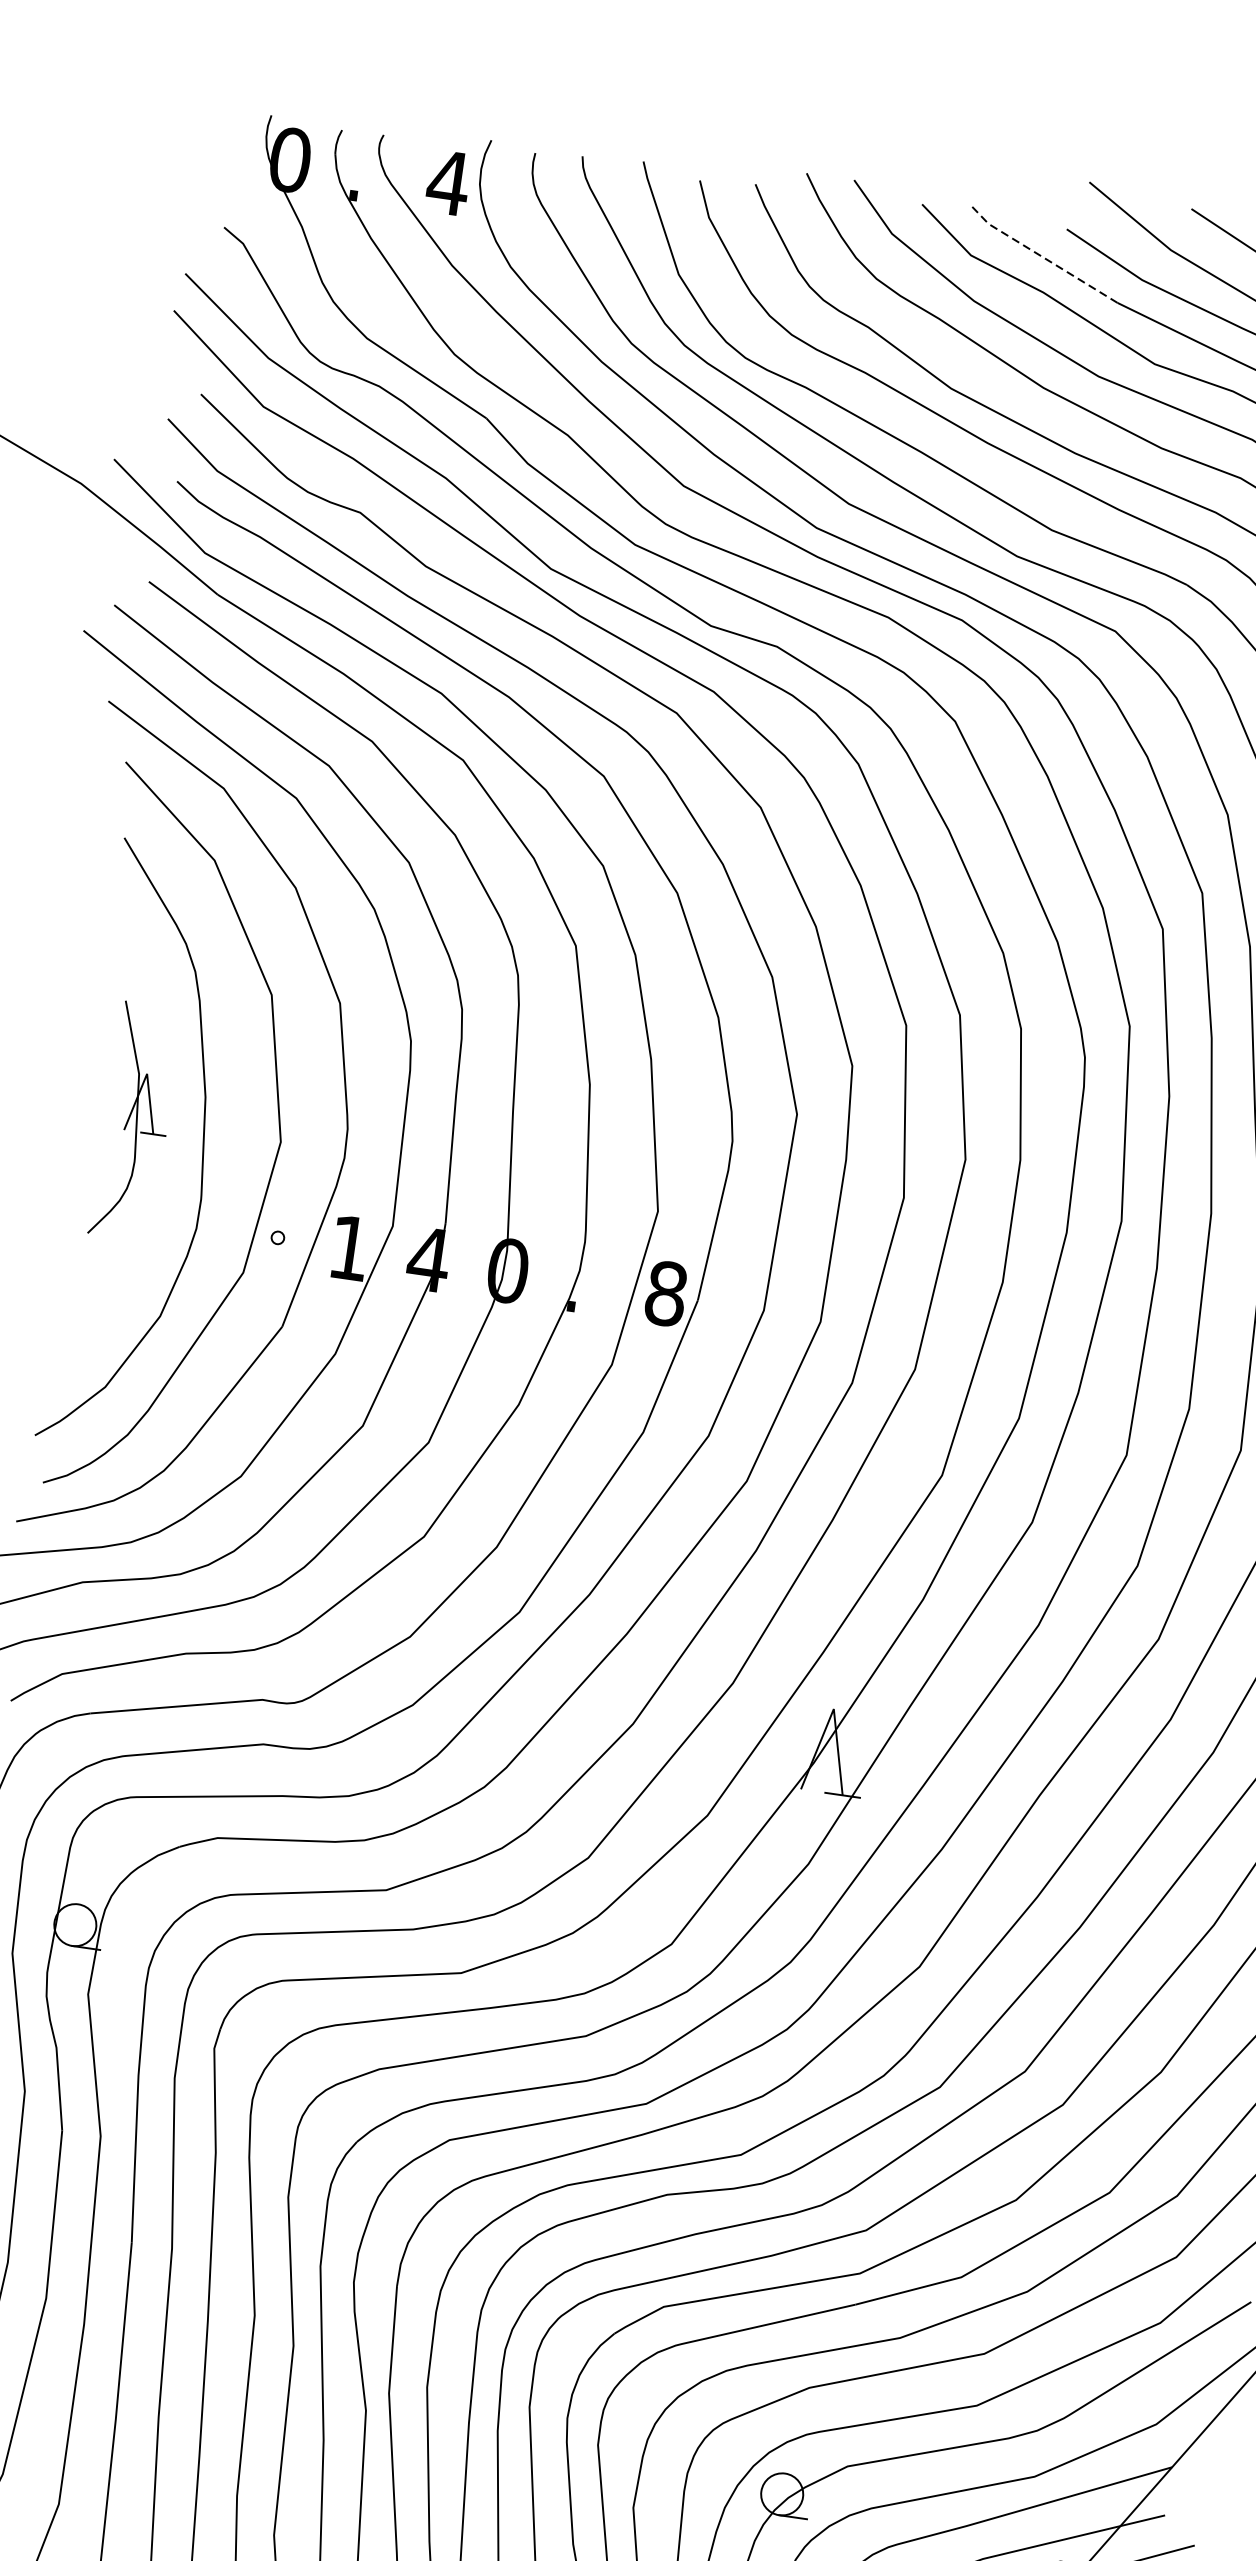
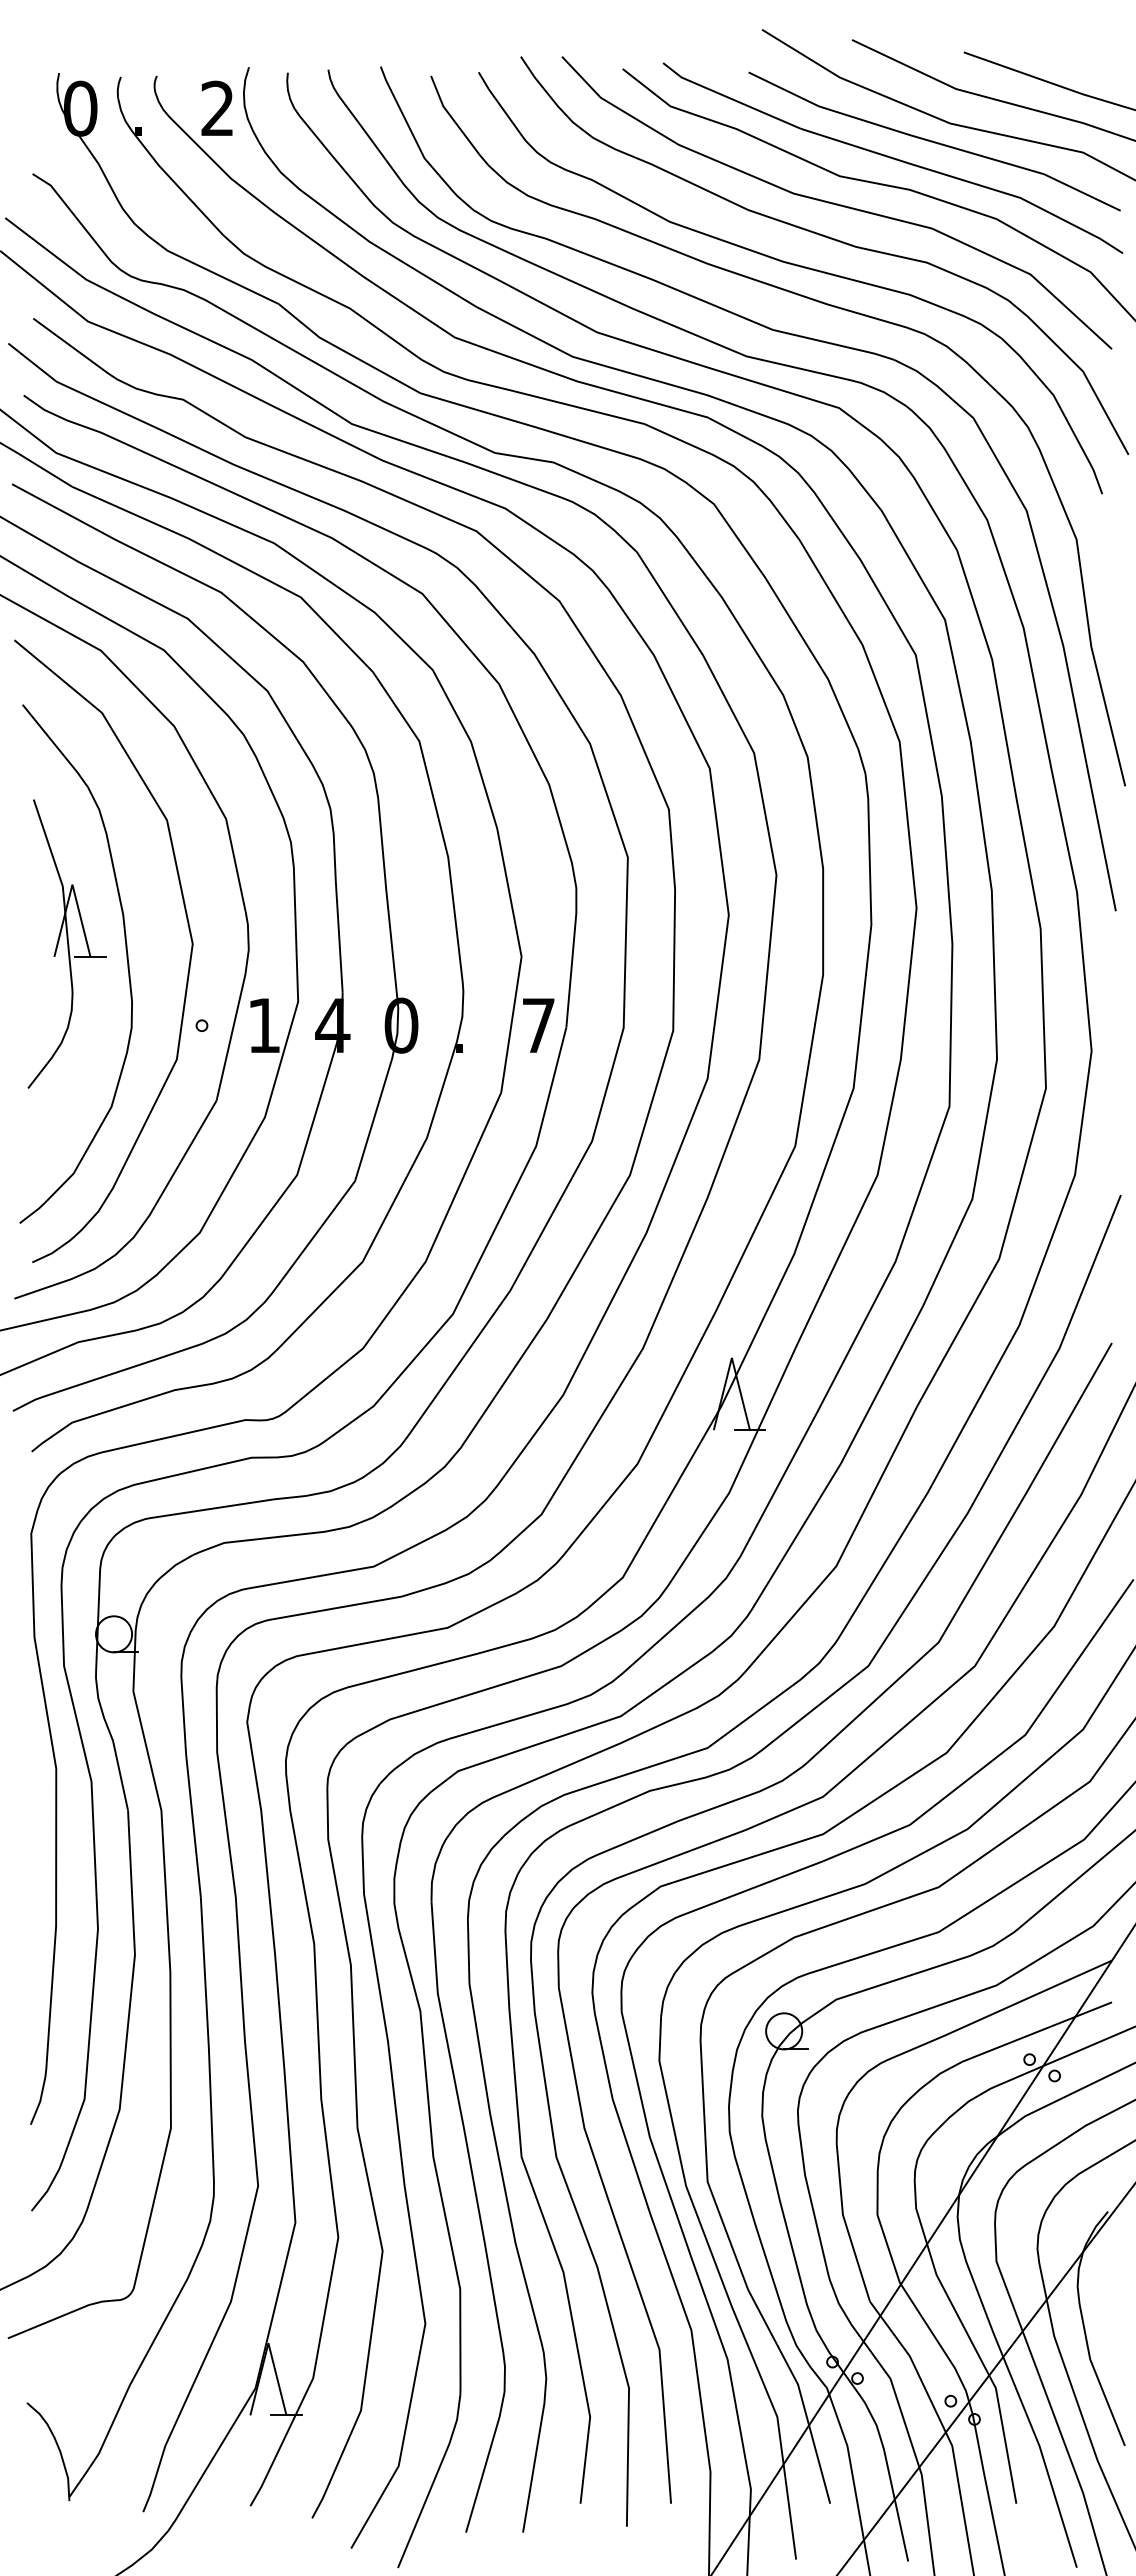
text: (448, 181) -> (217, 107), 4 -> 2
line: (1040, 255) -> (729, 97), dashed -> solid
part: (135, 1120) -> (66, 943), size x1.43
text: (666, 1293) -> (538, 1025), 8 -> 7

